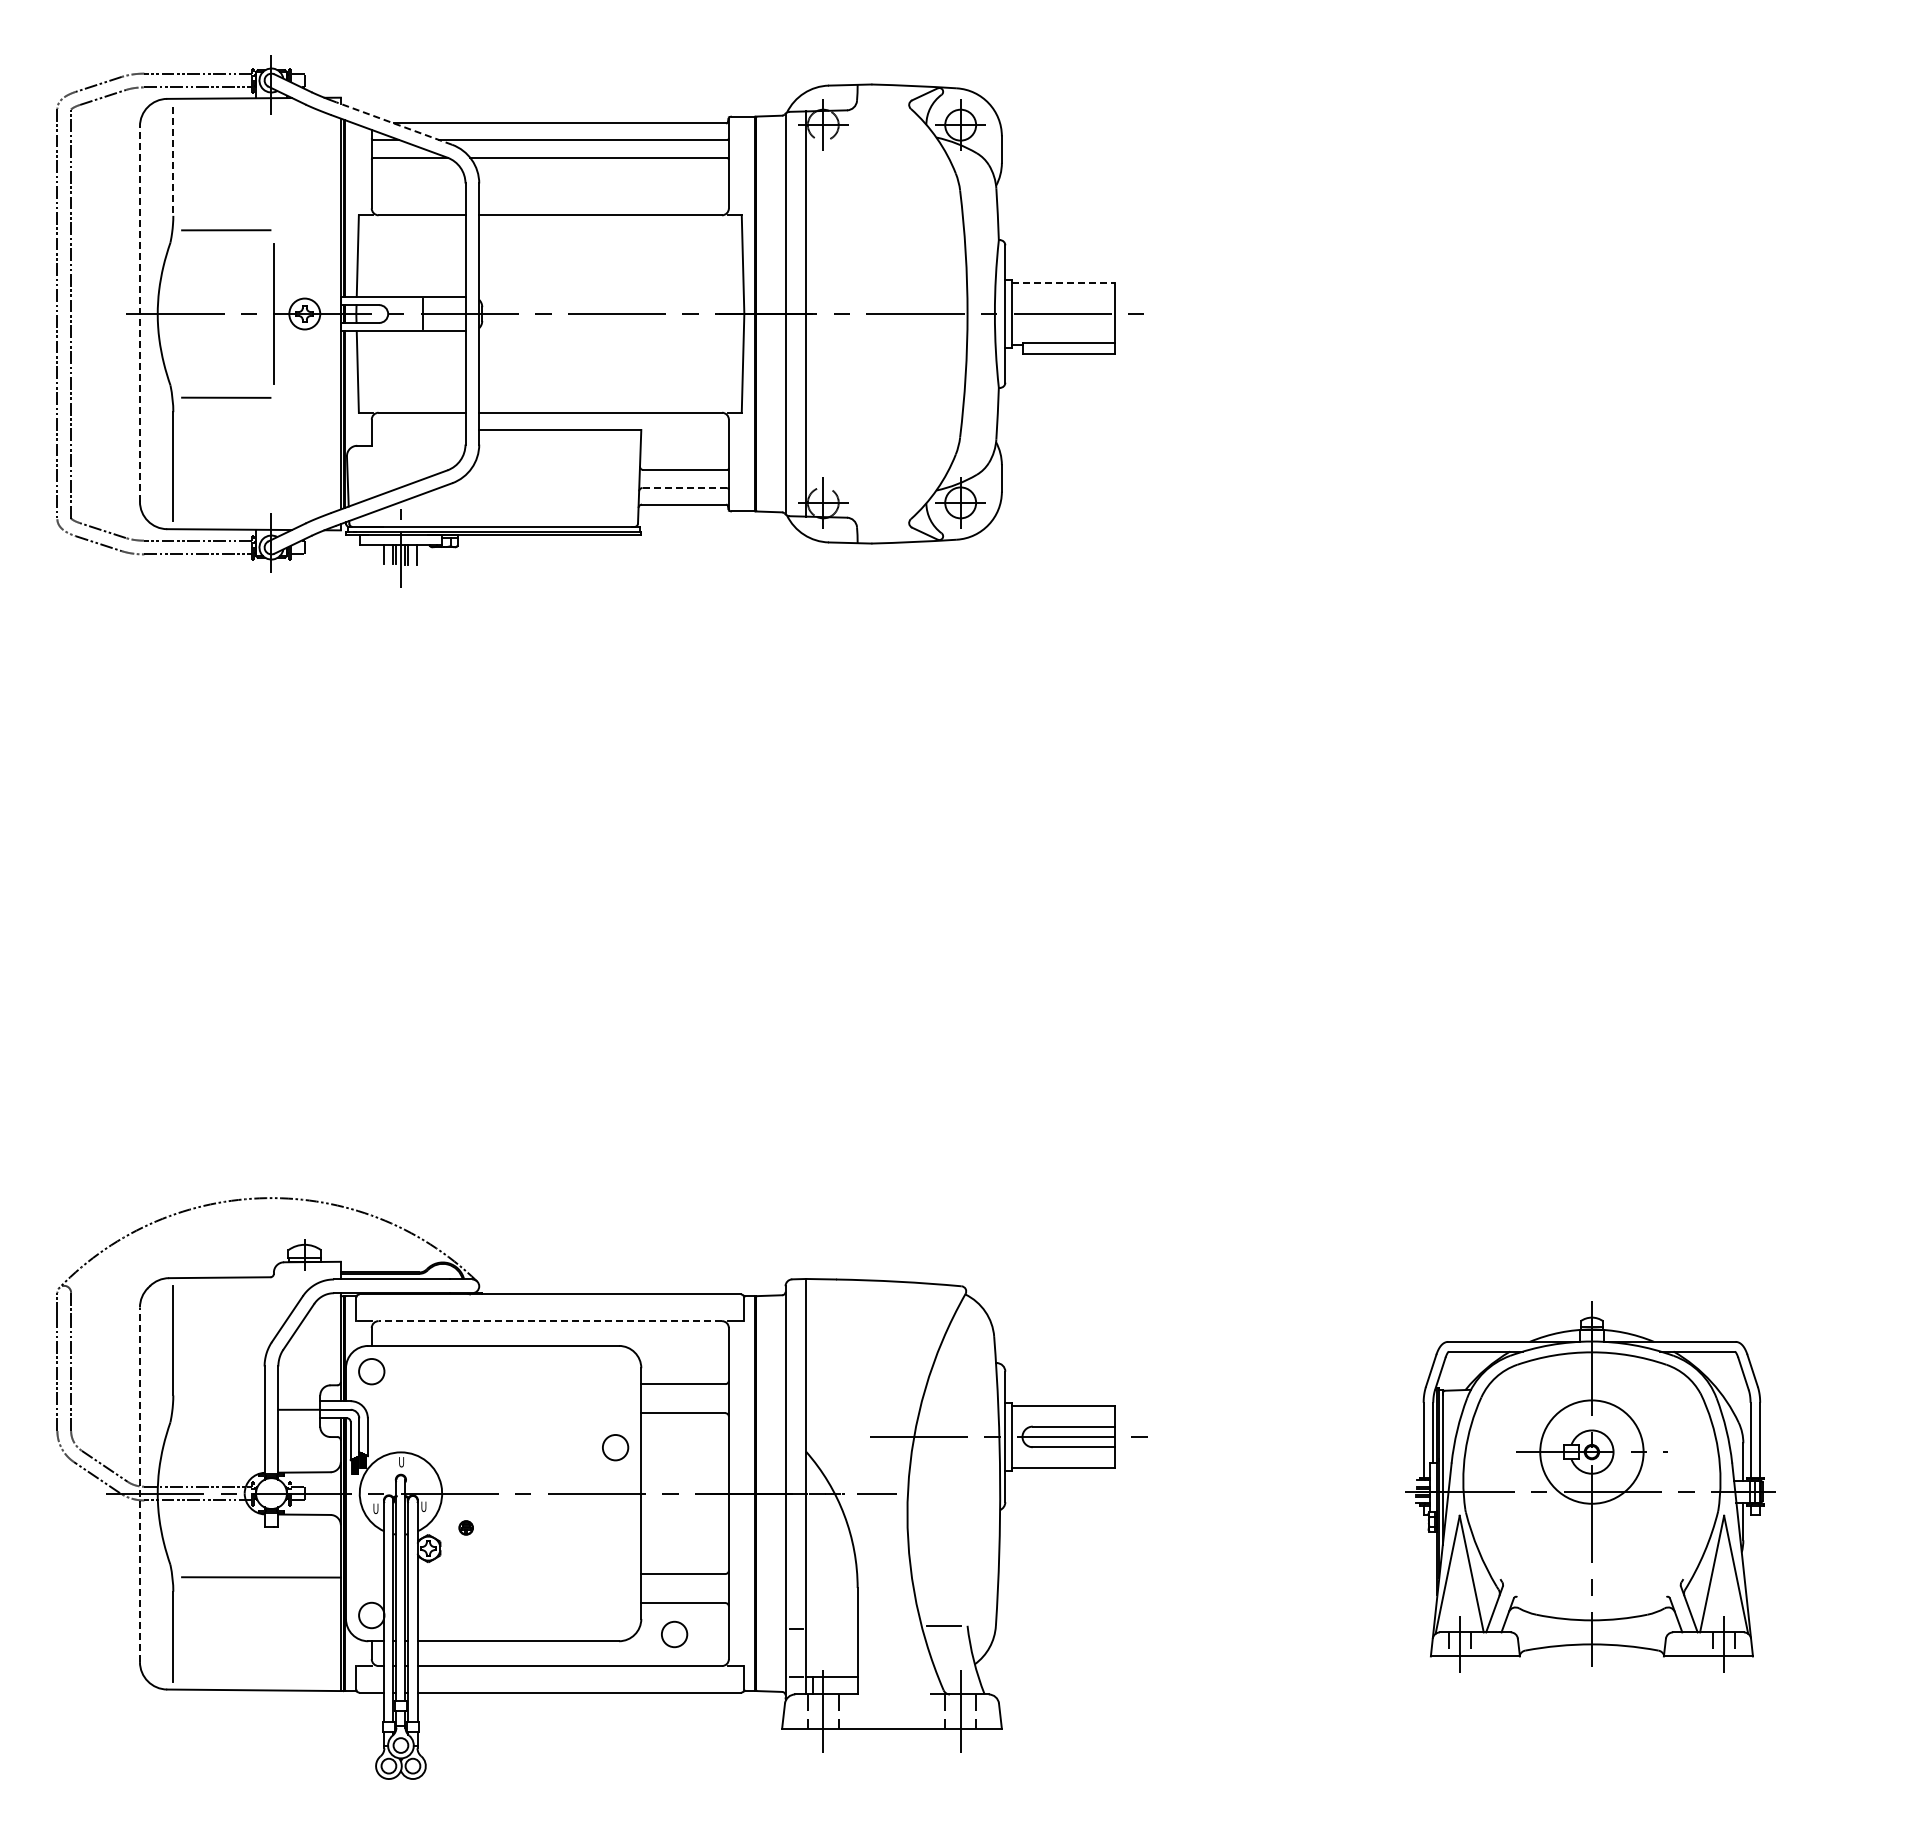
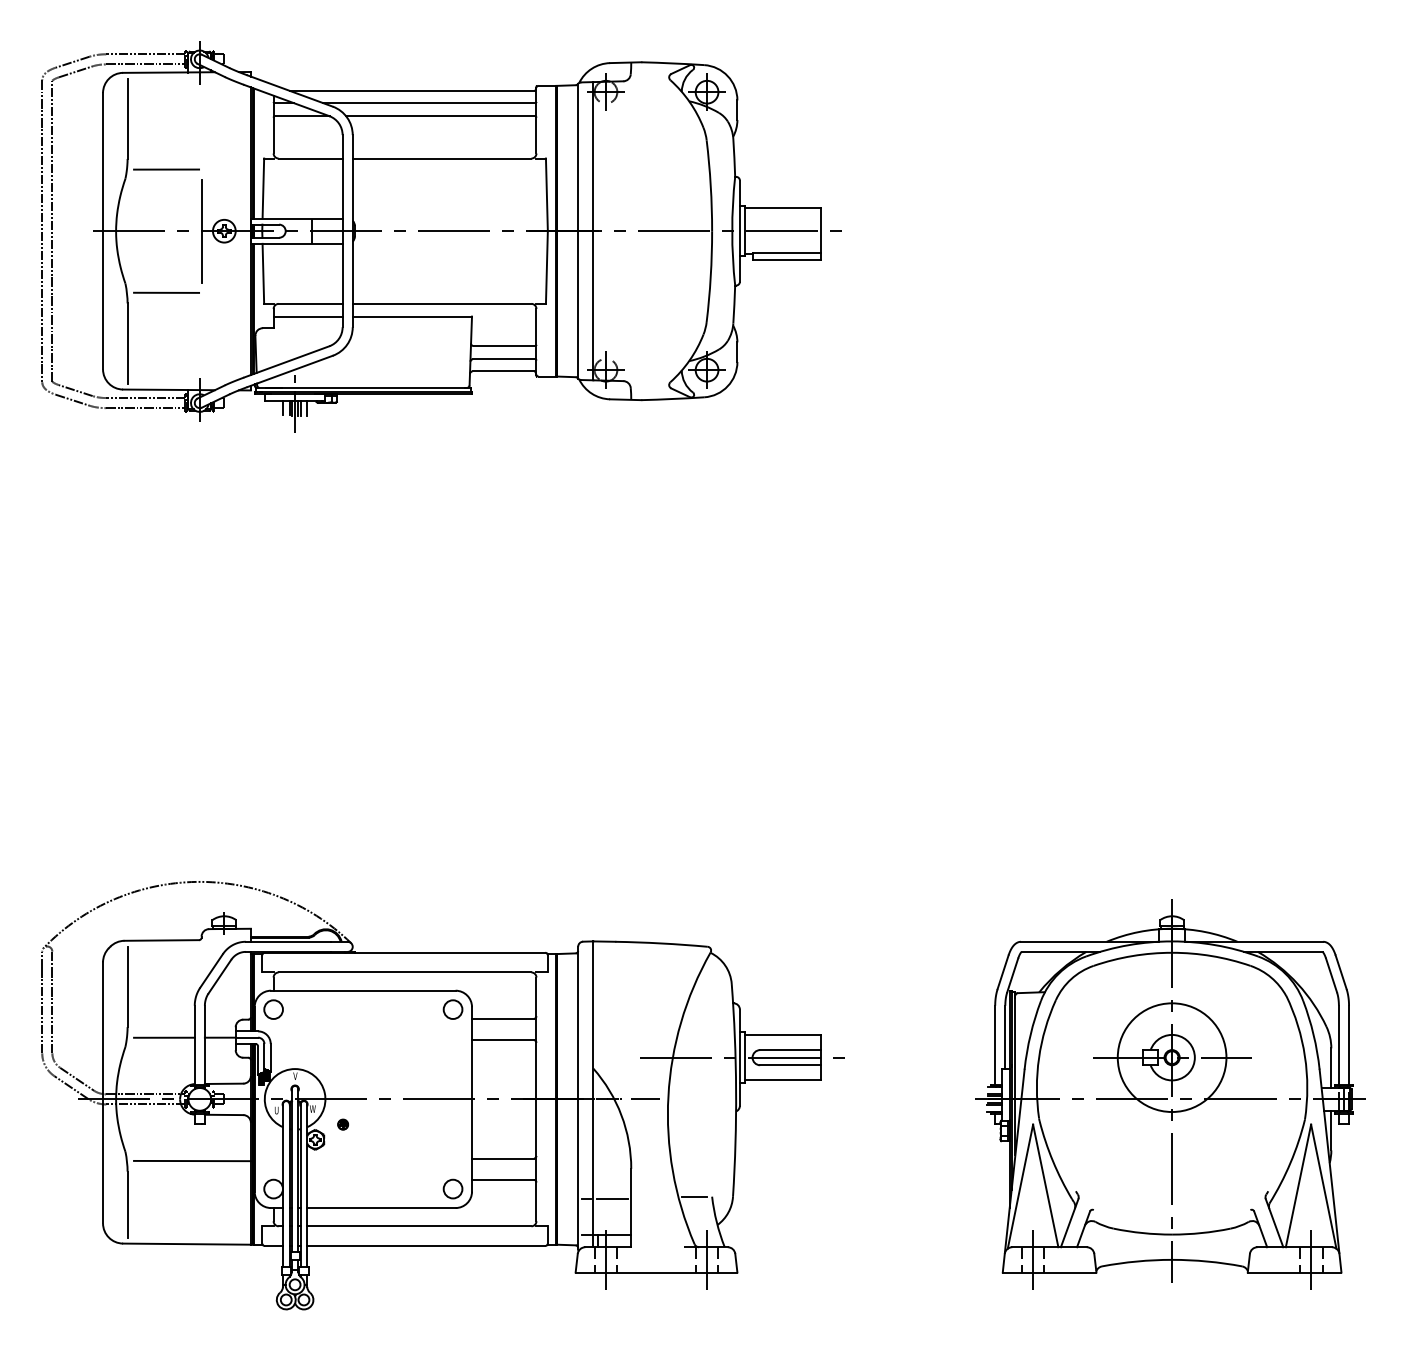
line: (394, 123) -> (290, 90), dashed -> solid
line: (173, 161) -> (127, 118), dashed -> solid
line: (1063, 283) -> (782, 208), dashed -> solid
line: (139, 314) -> (102, 231), dashed -> solid
line: (418, 430) -> (308, 316), added
line: (685, 488) -> (504, 359), dashed -> solid
line: (550, 1321) -> (405, 972), dashed -> solid
line: (223, 1409) -> (164, 1037), added
circle: (615, 1447) -> (453, 1009), moved
text: (401, 1462) -> (295, 1076), U -> V
line: (139, 1484) -> (102, 1092), dashed -> solid
part: (1590, 1487) -> (1170, 1094), size x1.43
text: (424, 1506) -> (312, 1108), U -> W
line: (831, 1629) -> (612, 1199), added
circle: (674, 1634) -> (453, 1189), moved

